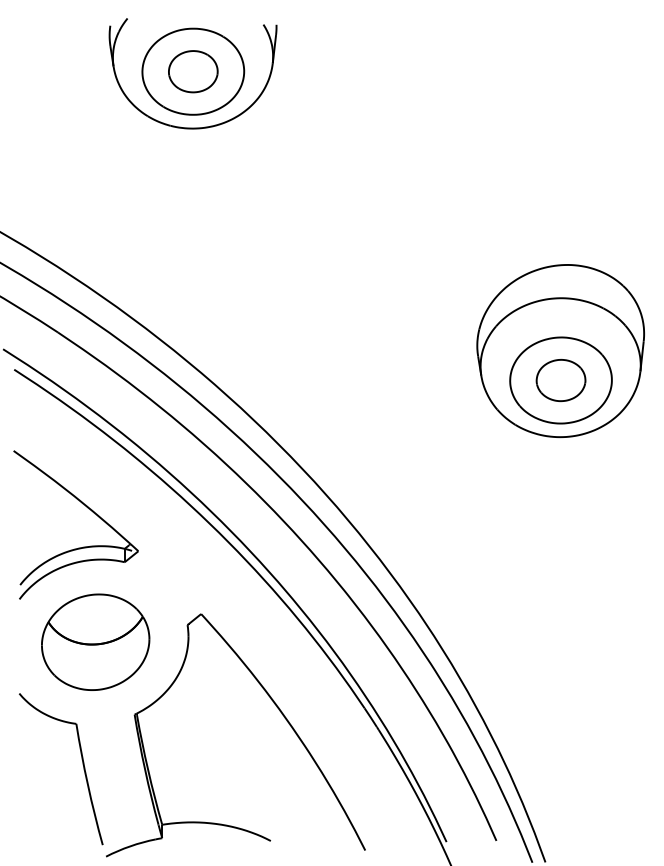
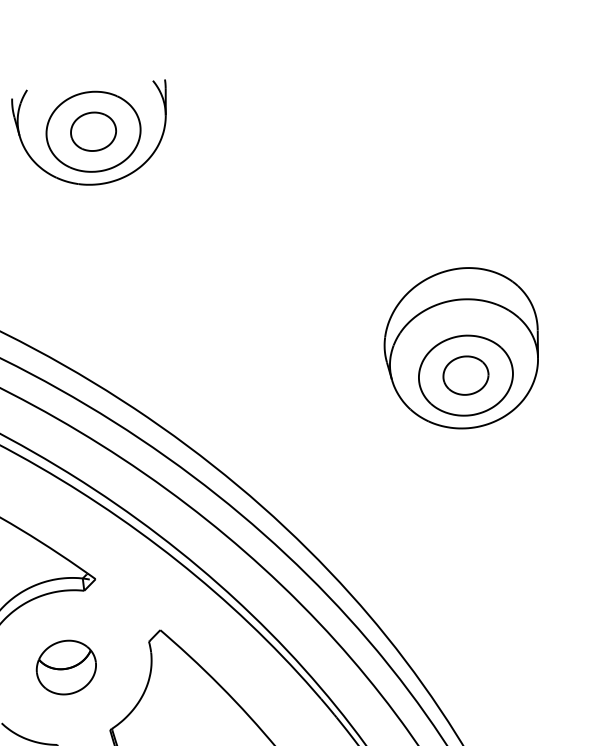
part: (95, 641) -> (66, 666), size x0.6

